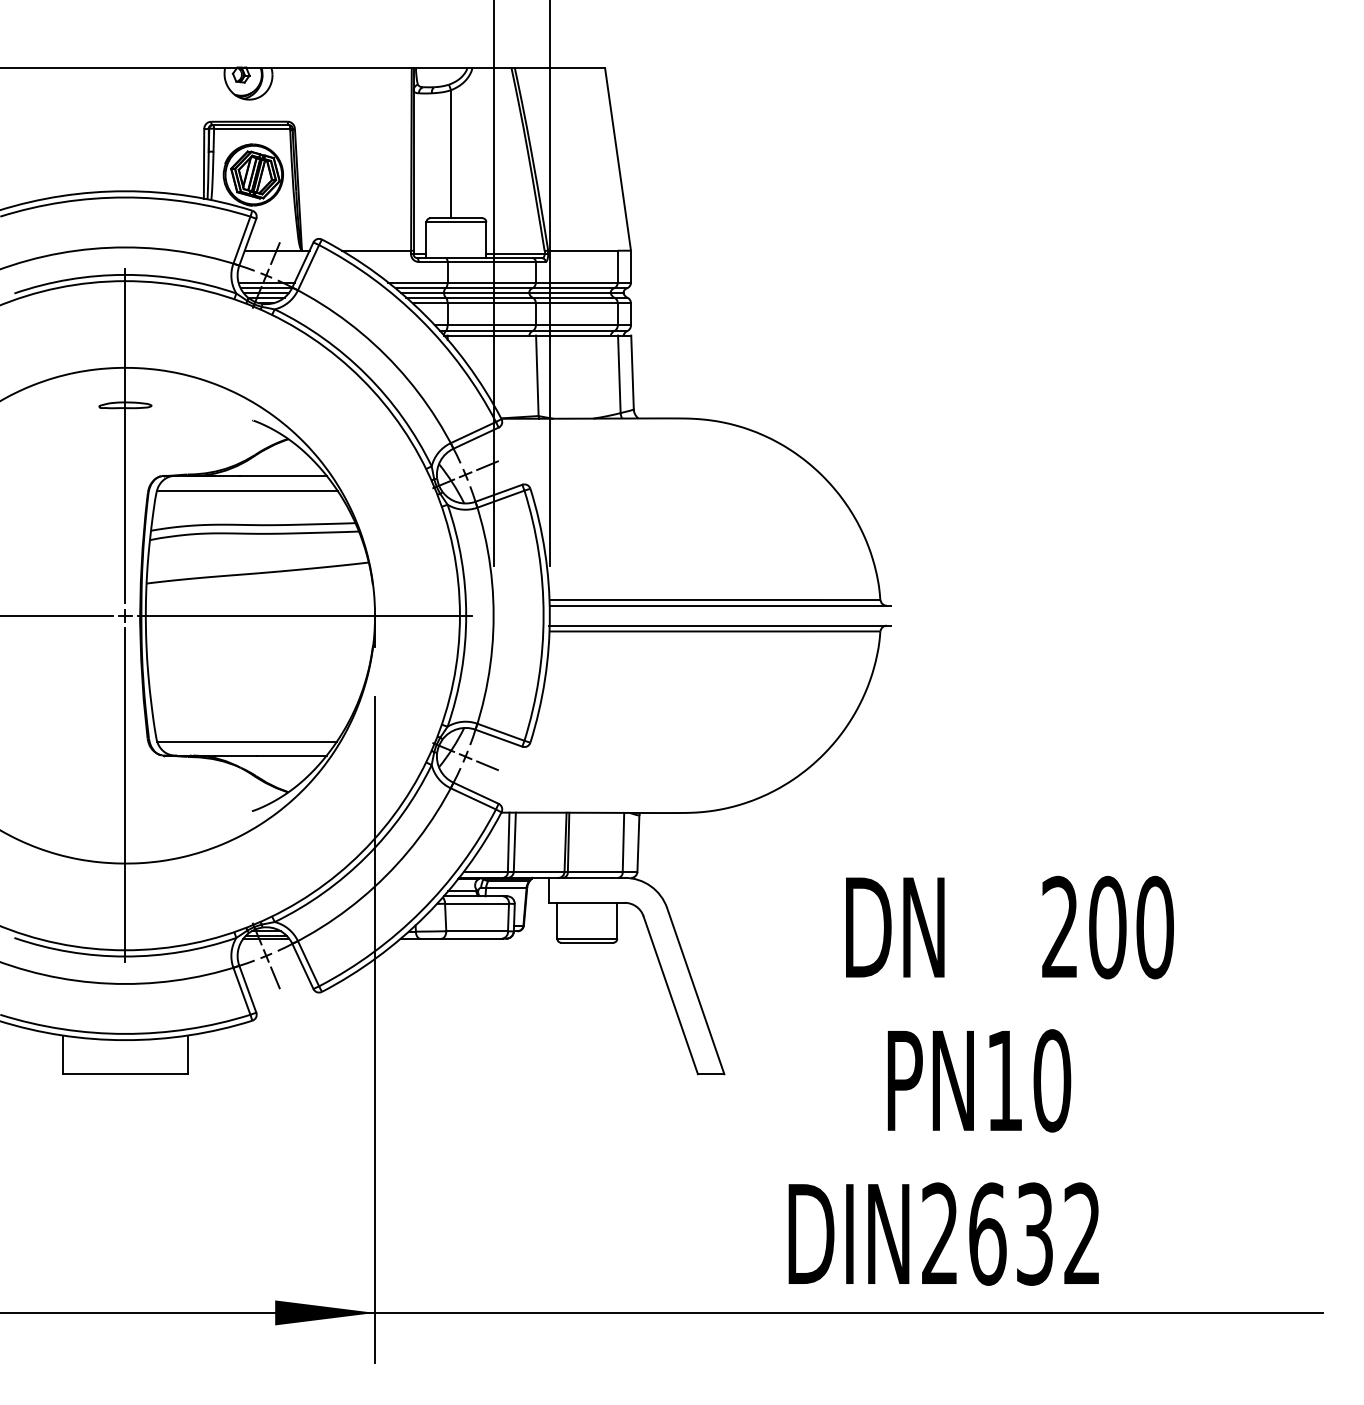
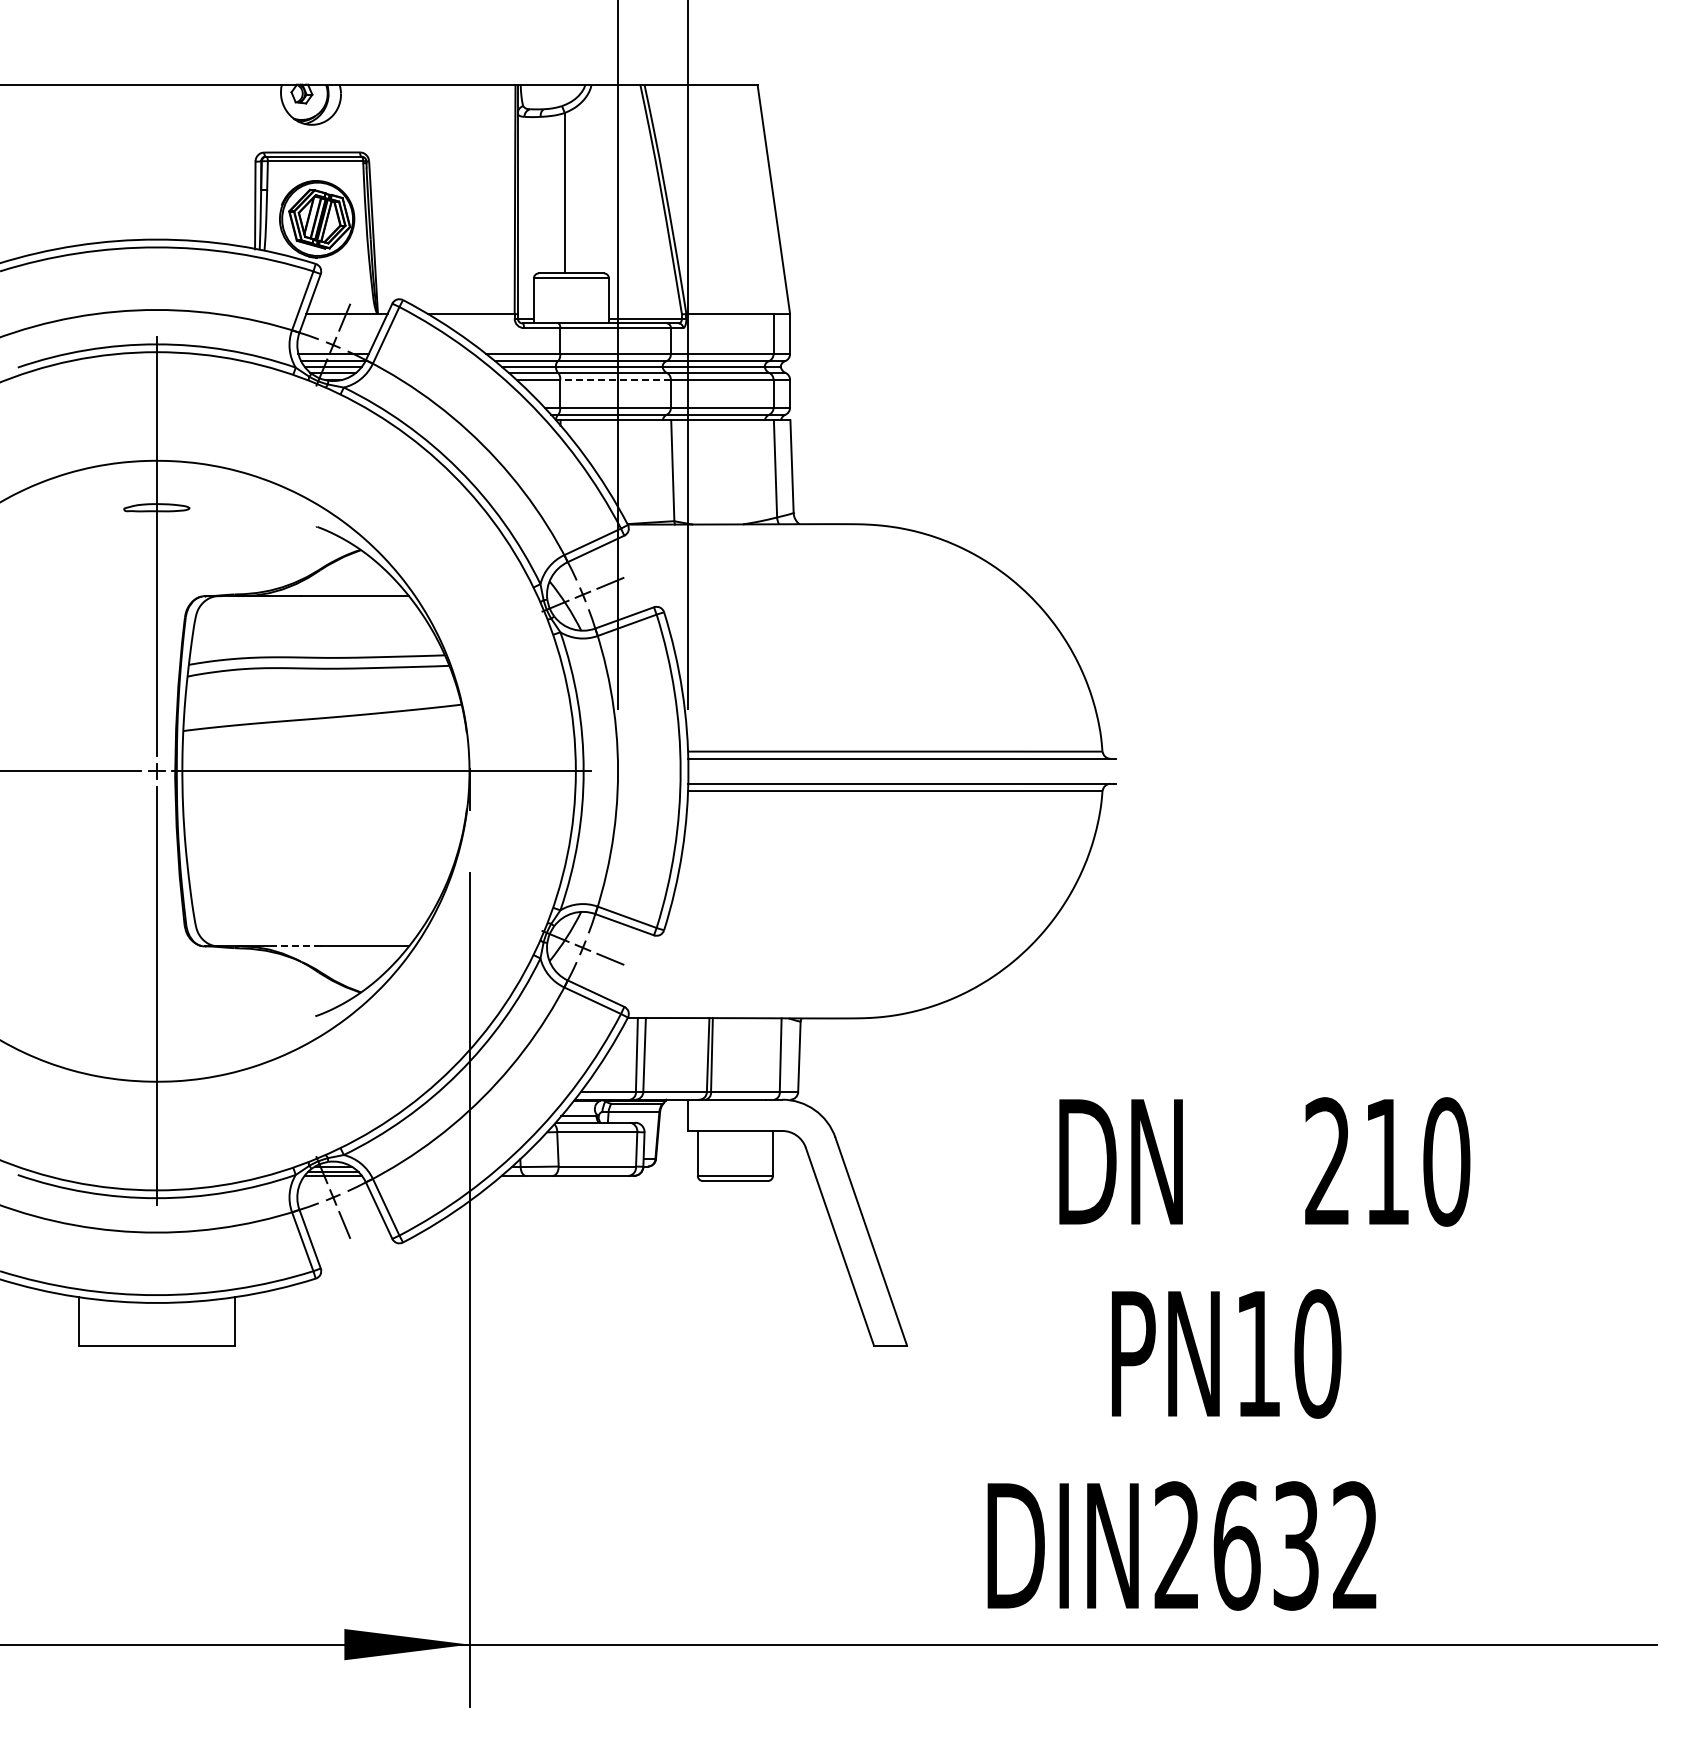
line: (491, 303) -> (615, 380), solid -> dashed
line: (247, 490) -> (309, 614), removed
line: (246, 742) -> (308, 929), removed
line: (235, 755) -> (294, 946), solid -> dashed
text: (1107, 927) -> (1387, 1161), 200 -> 210

